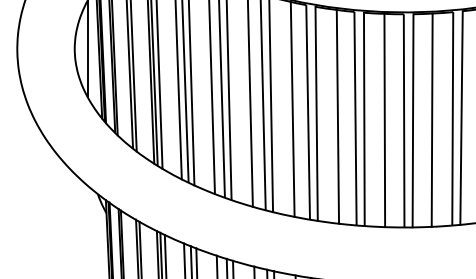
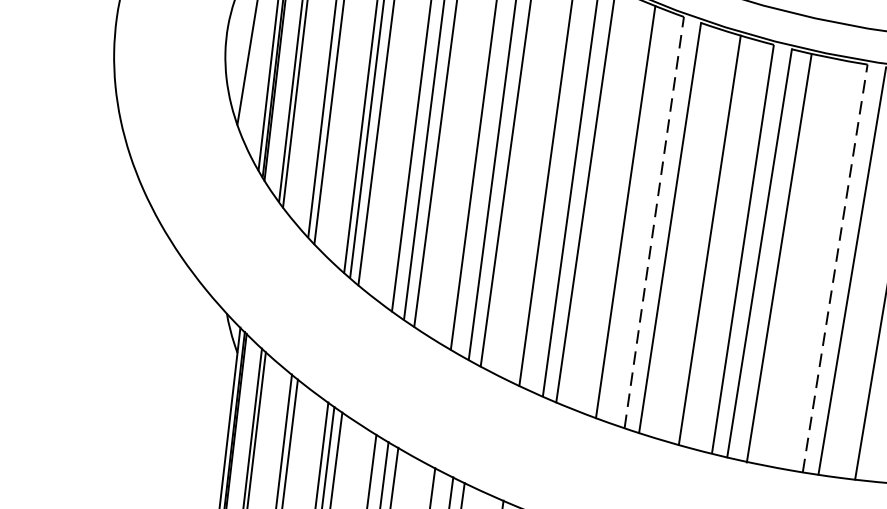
line: (308, 111) -> (655, 220), solid -> dashed
line: (384, 119) -> (778, 256), moved
line: (404, 119) -> (836, 265), solid -> dashed

